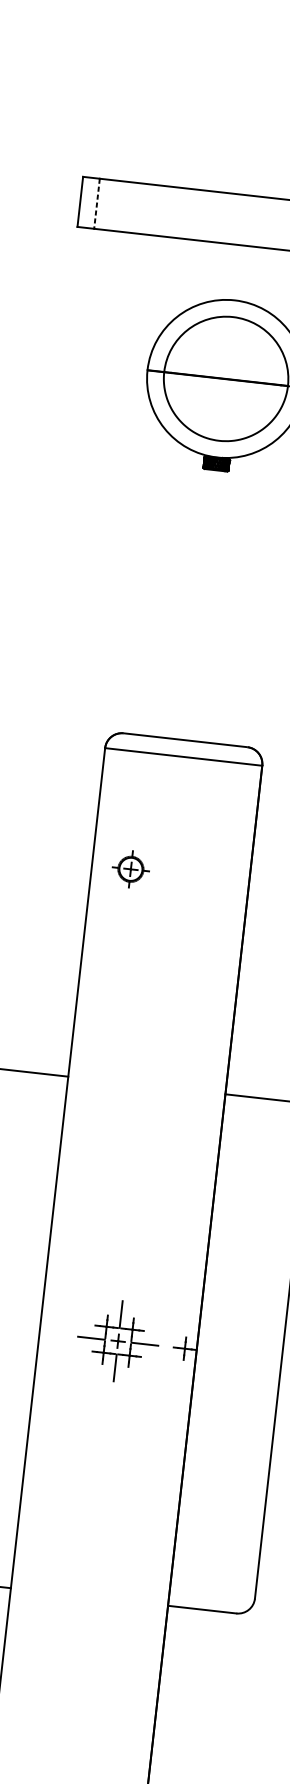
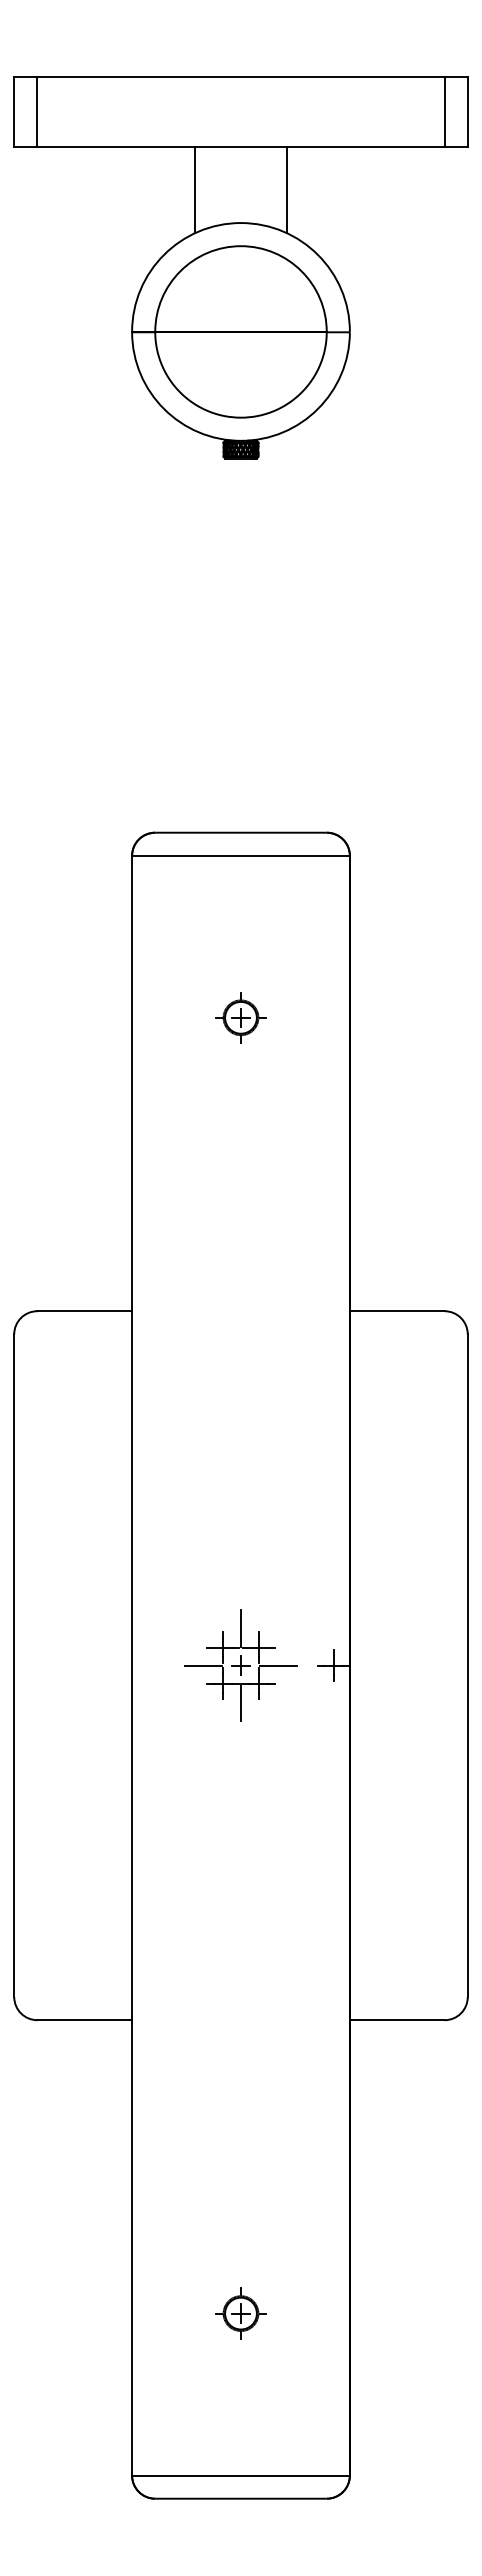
line: (97, 203) -> (37, 111), dashed -> solid
line: (204, 272) -> (194, 189), added
line: (271, 279) -> (287, 189), added
part: (130, 869) -> (240, 1017), moved

